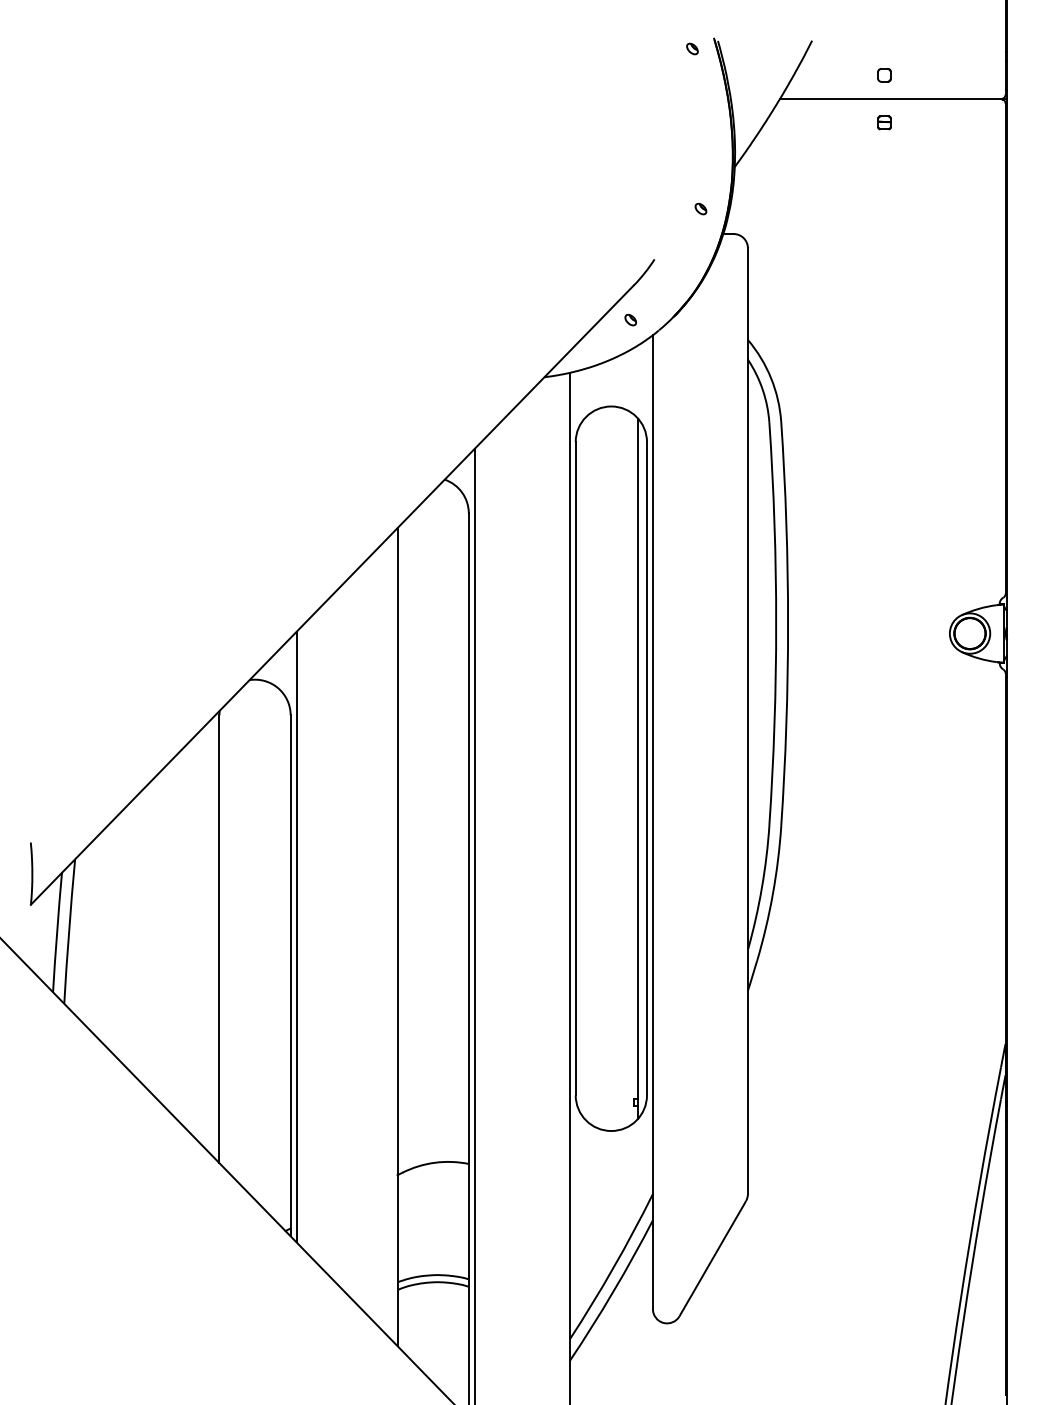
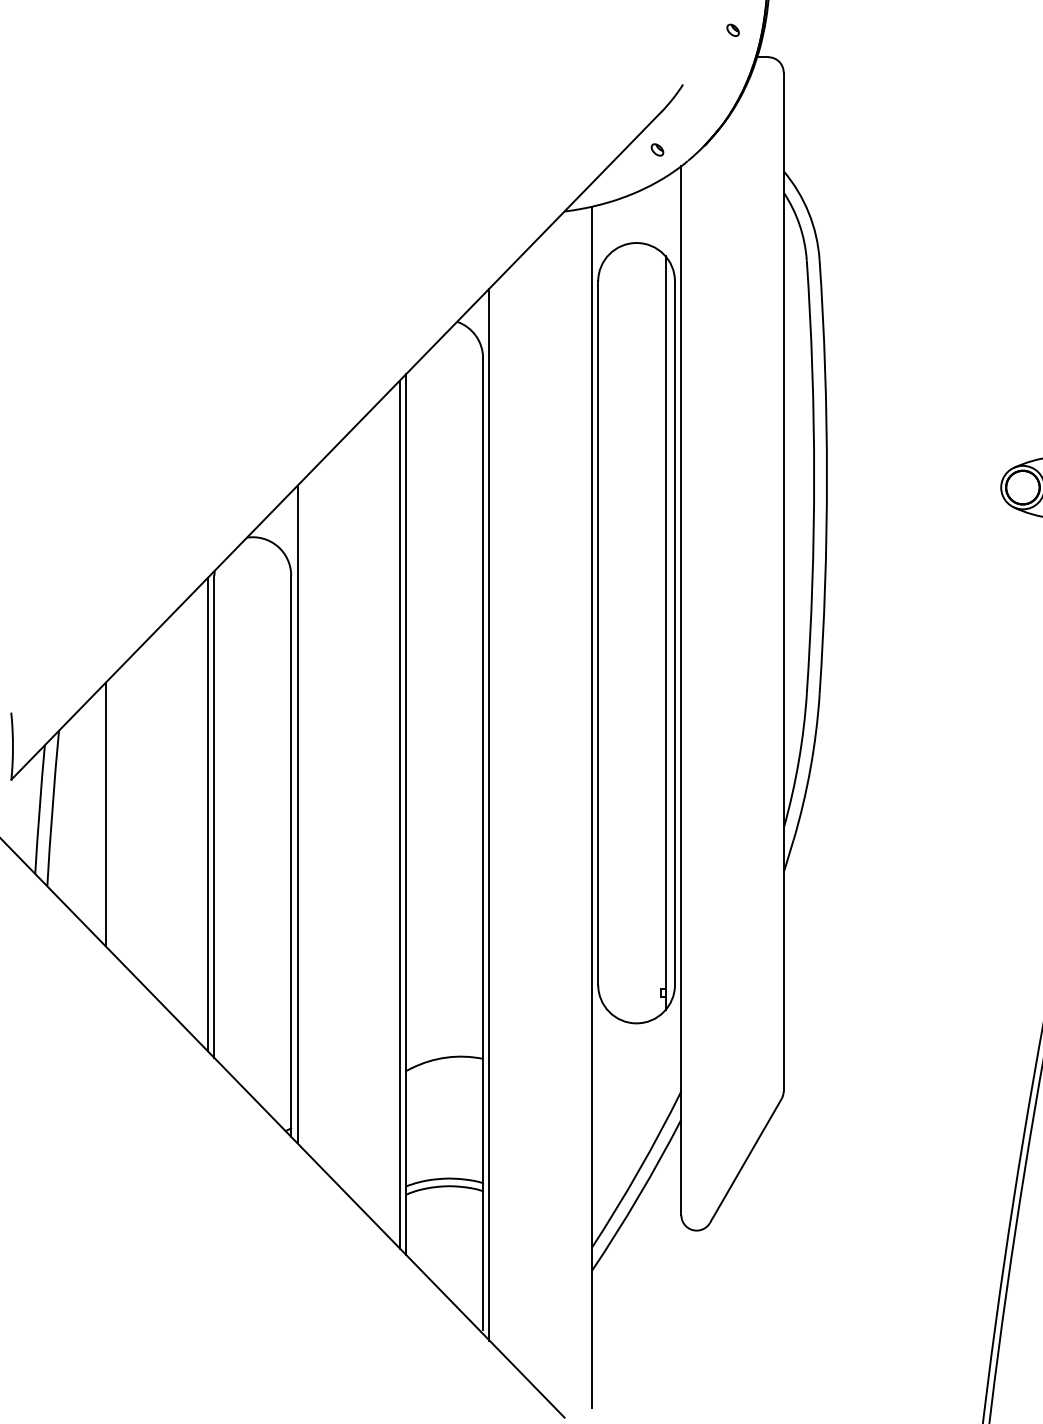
line: (118, 936) -> (105, 813), added
line: (213, 937) -> (208, 814), added
line: (391, 937) -> (399, 814), added

